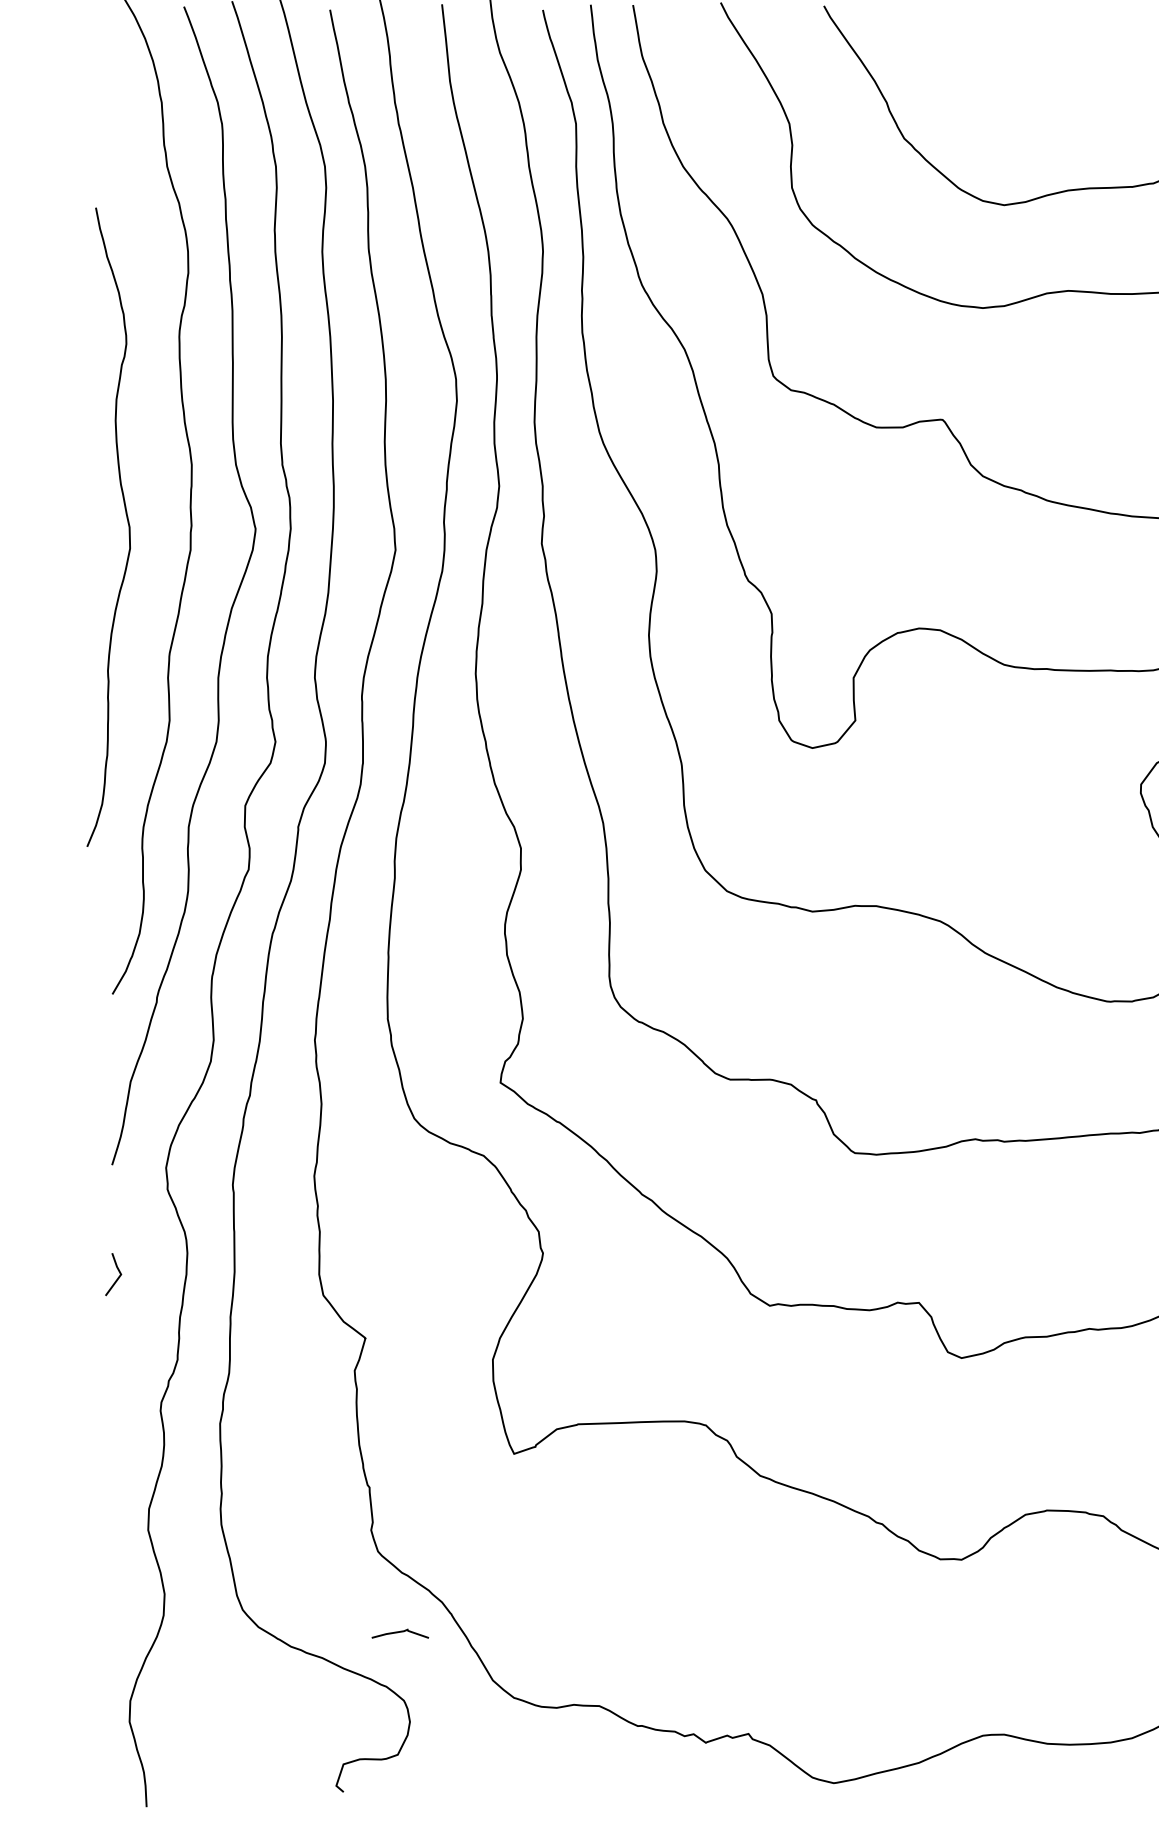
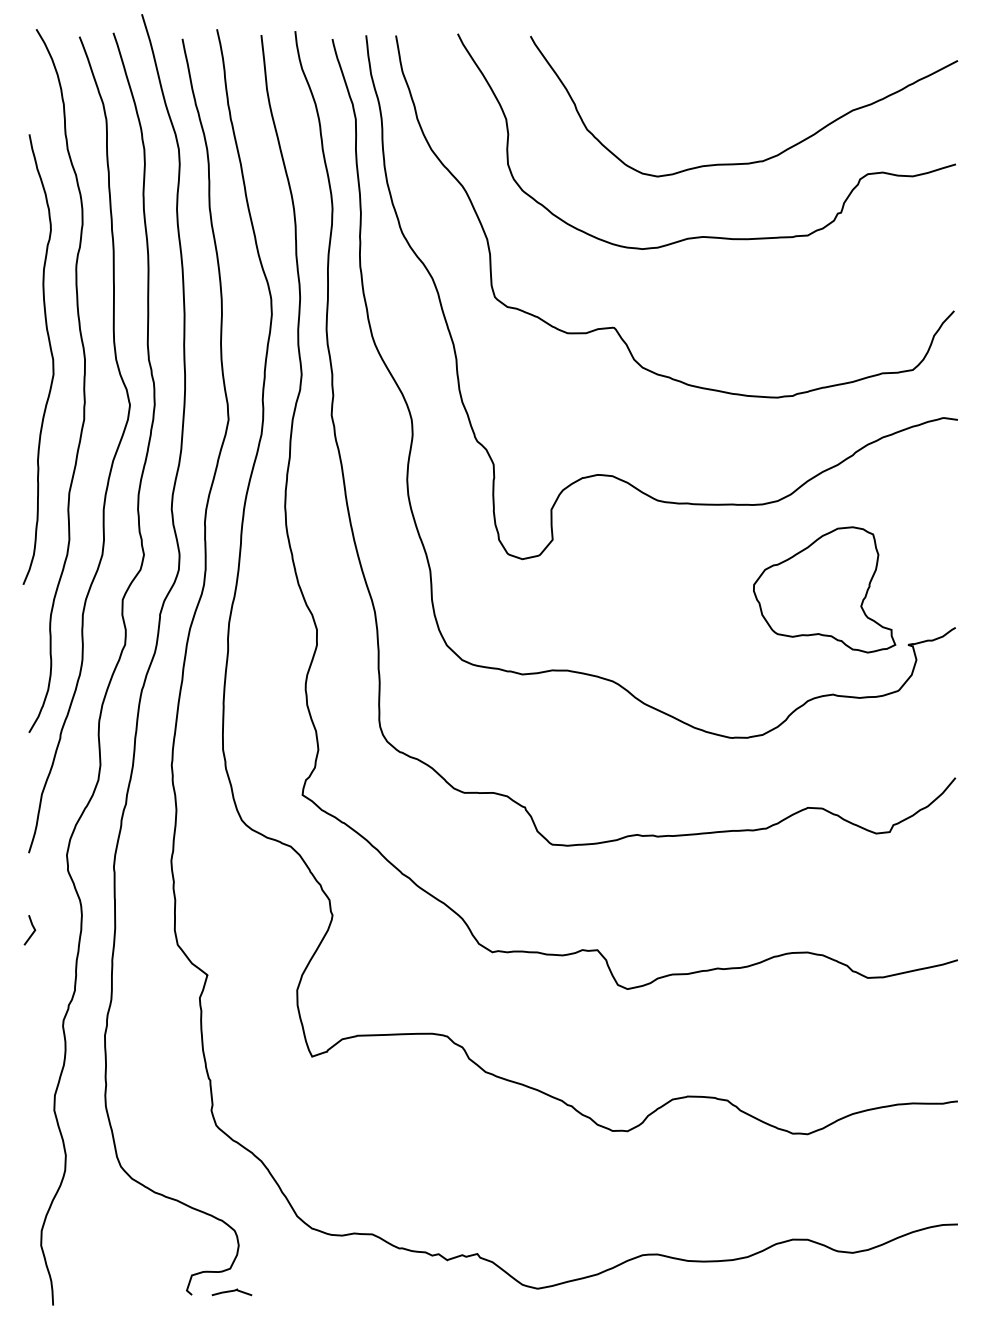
curve: (127, 524) -> (51, 357), moved
curve: (399, 1632) -> (231, 1291), moved

